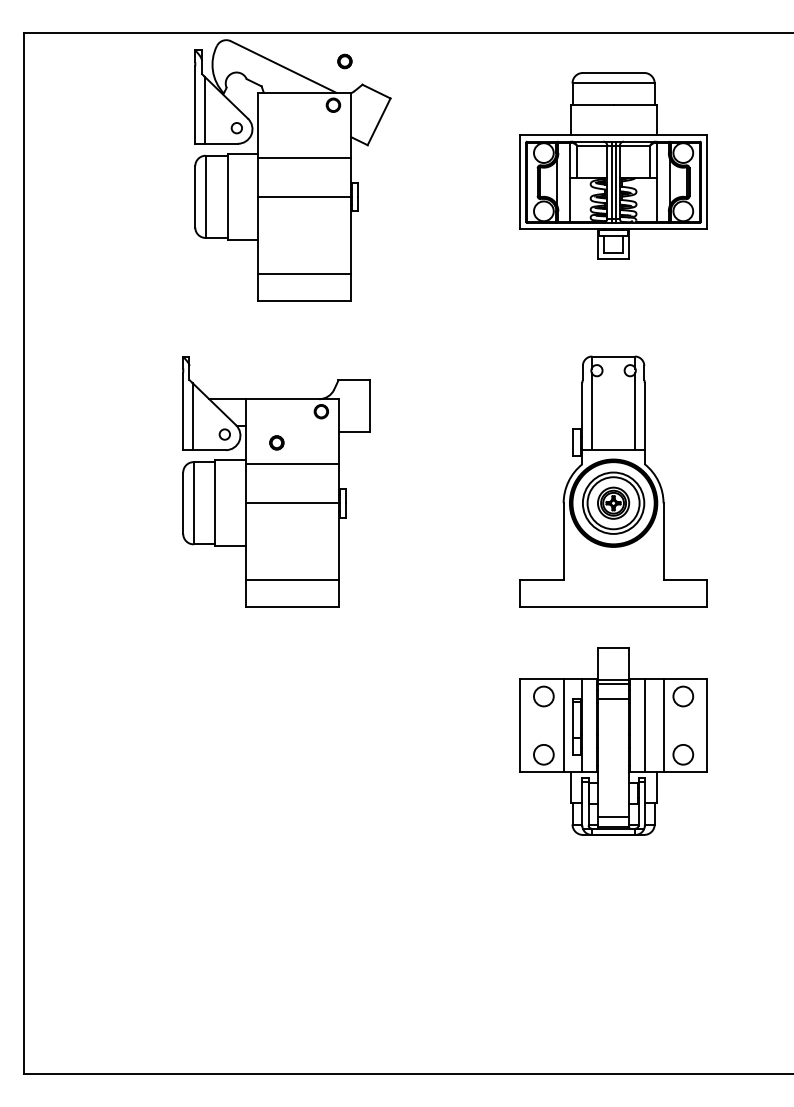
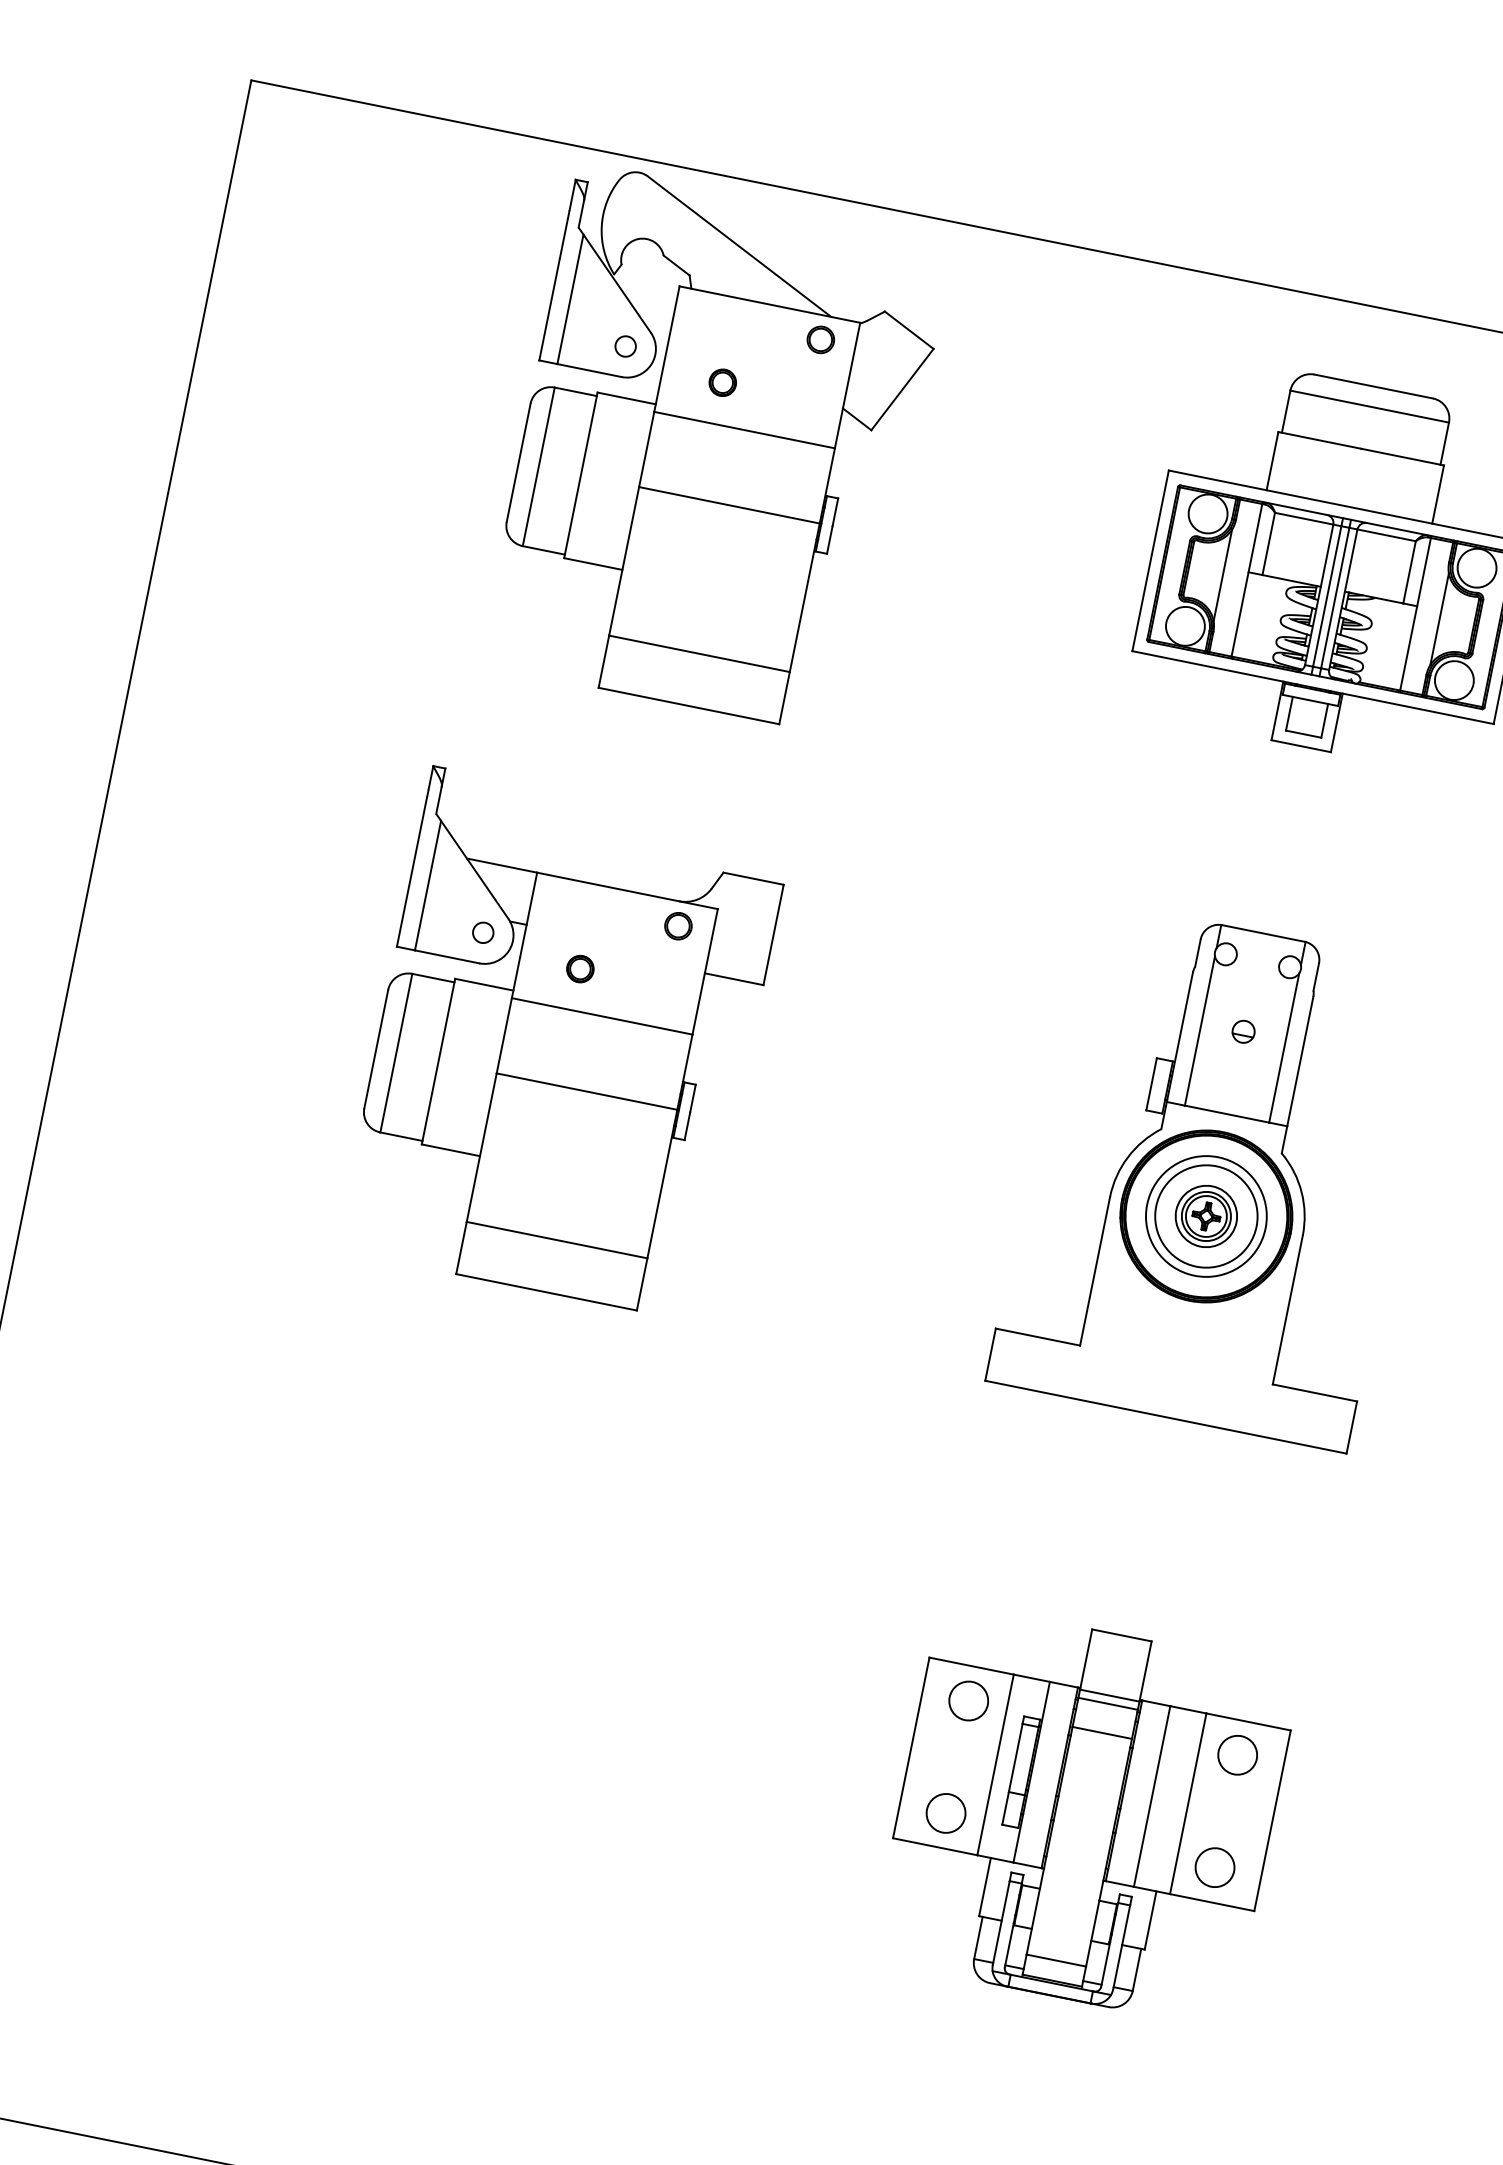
part: (344, 61) -> (721, 382), moved
part: (613, 407) -> (1243, 1031), added
part: (613, 741) -> (1085, 1814), moved

